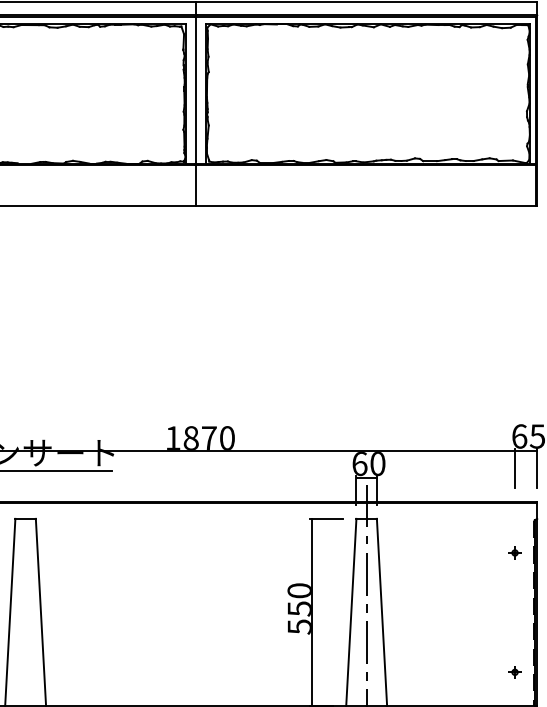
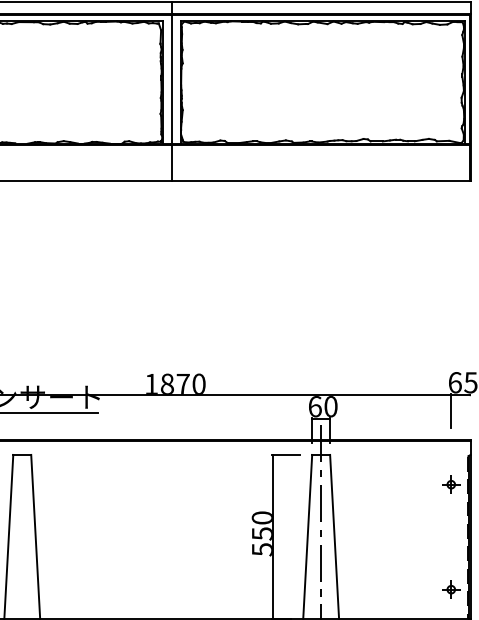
line: (537, 468) -> (470, 410), removed
part: (514, 552) -> (450, 484), size x1.6
part: (514, 671) -> (450, 588), size x1.6

